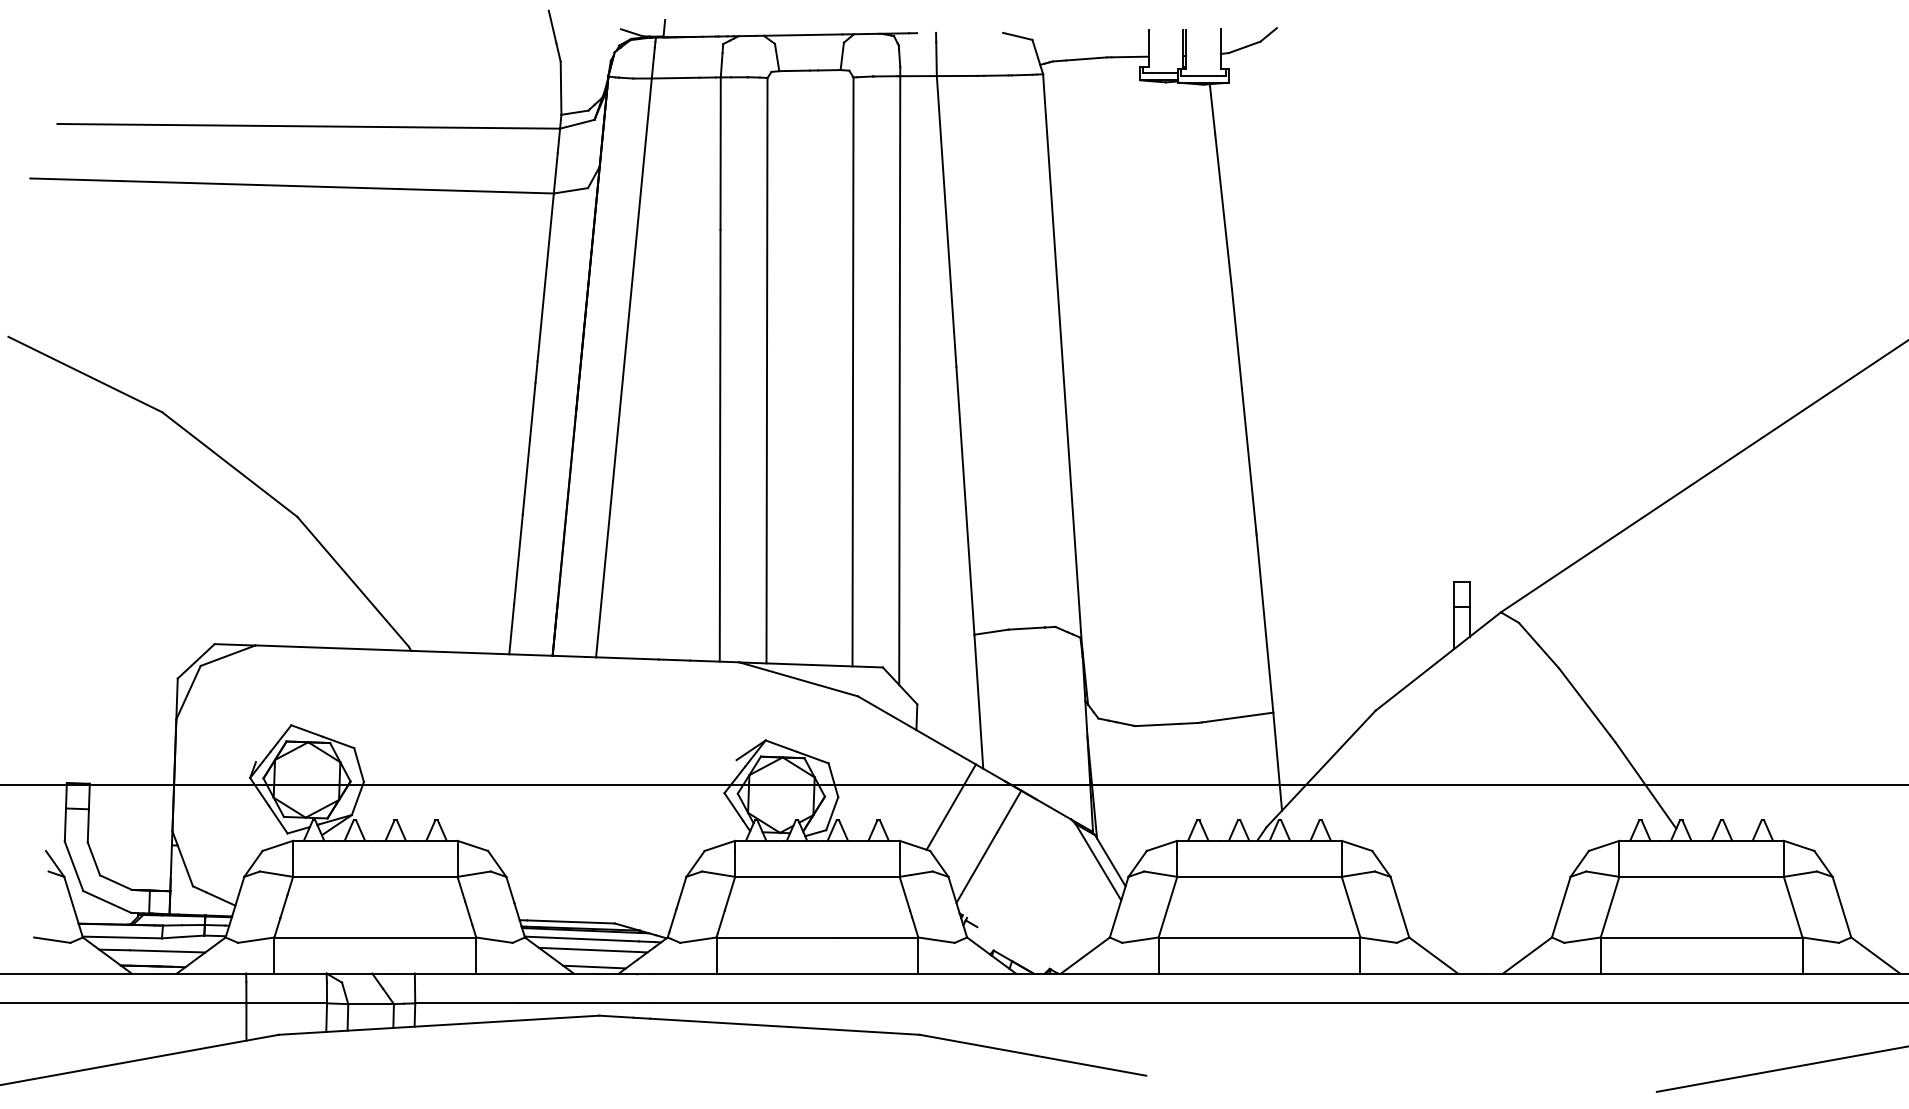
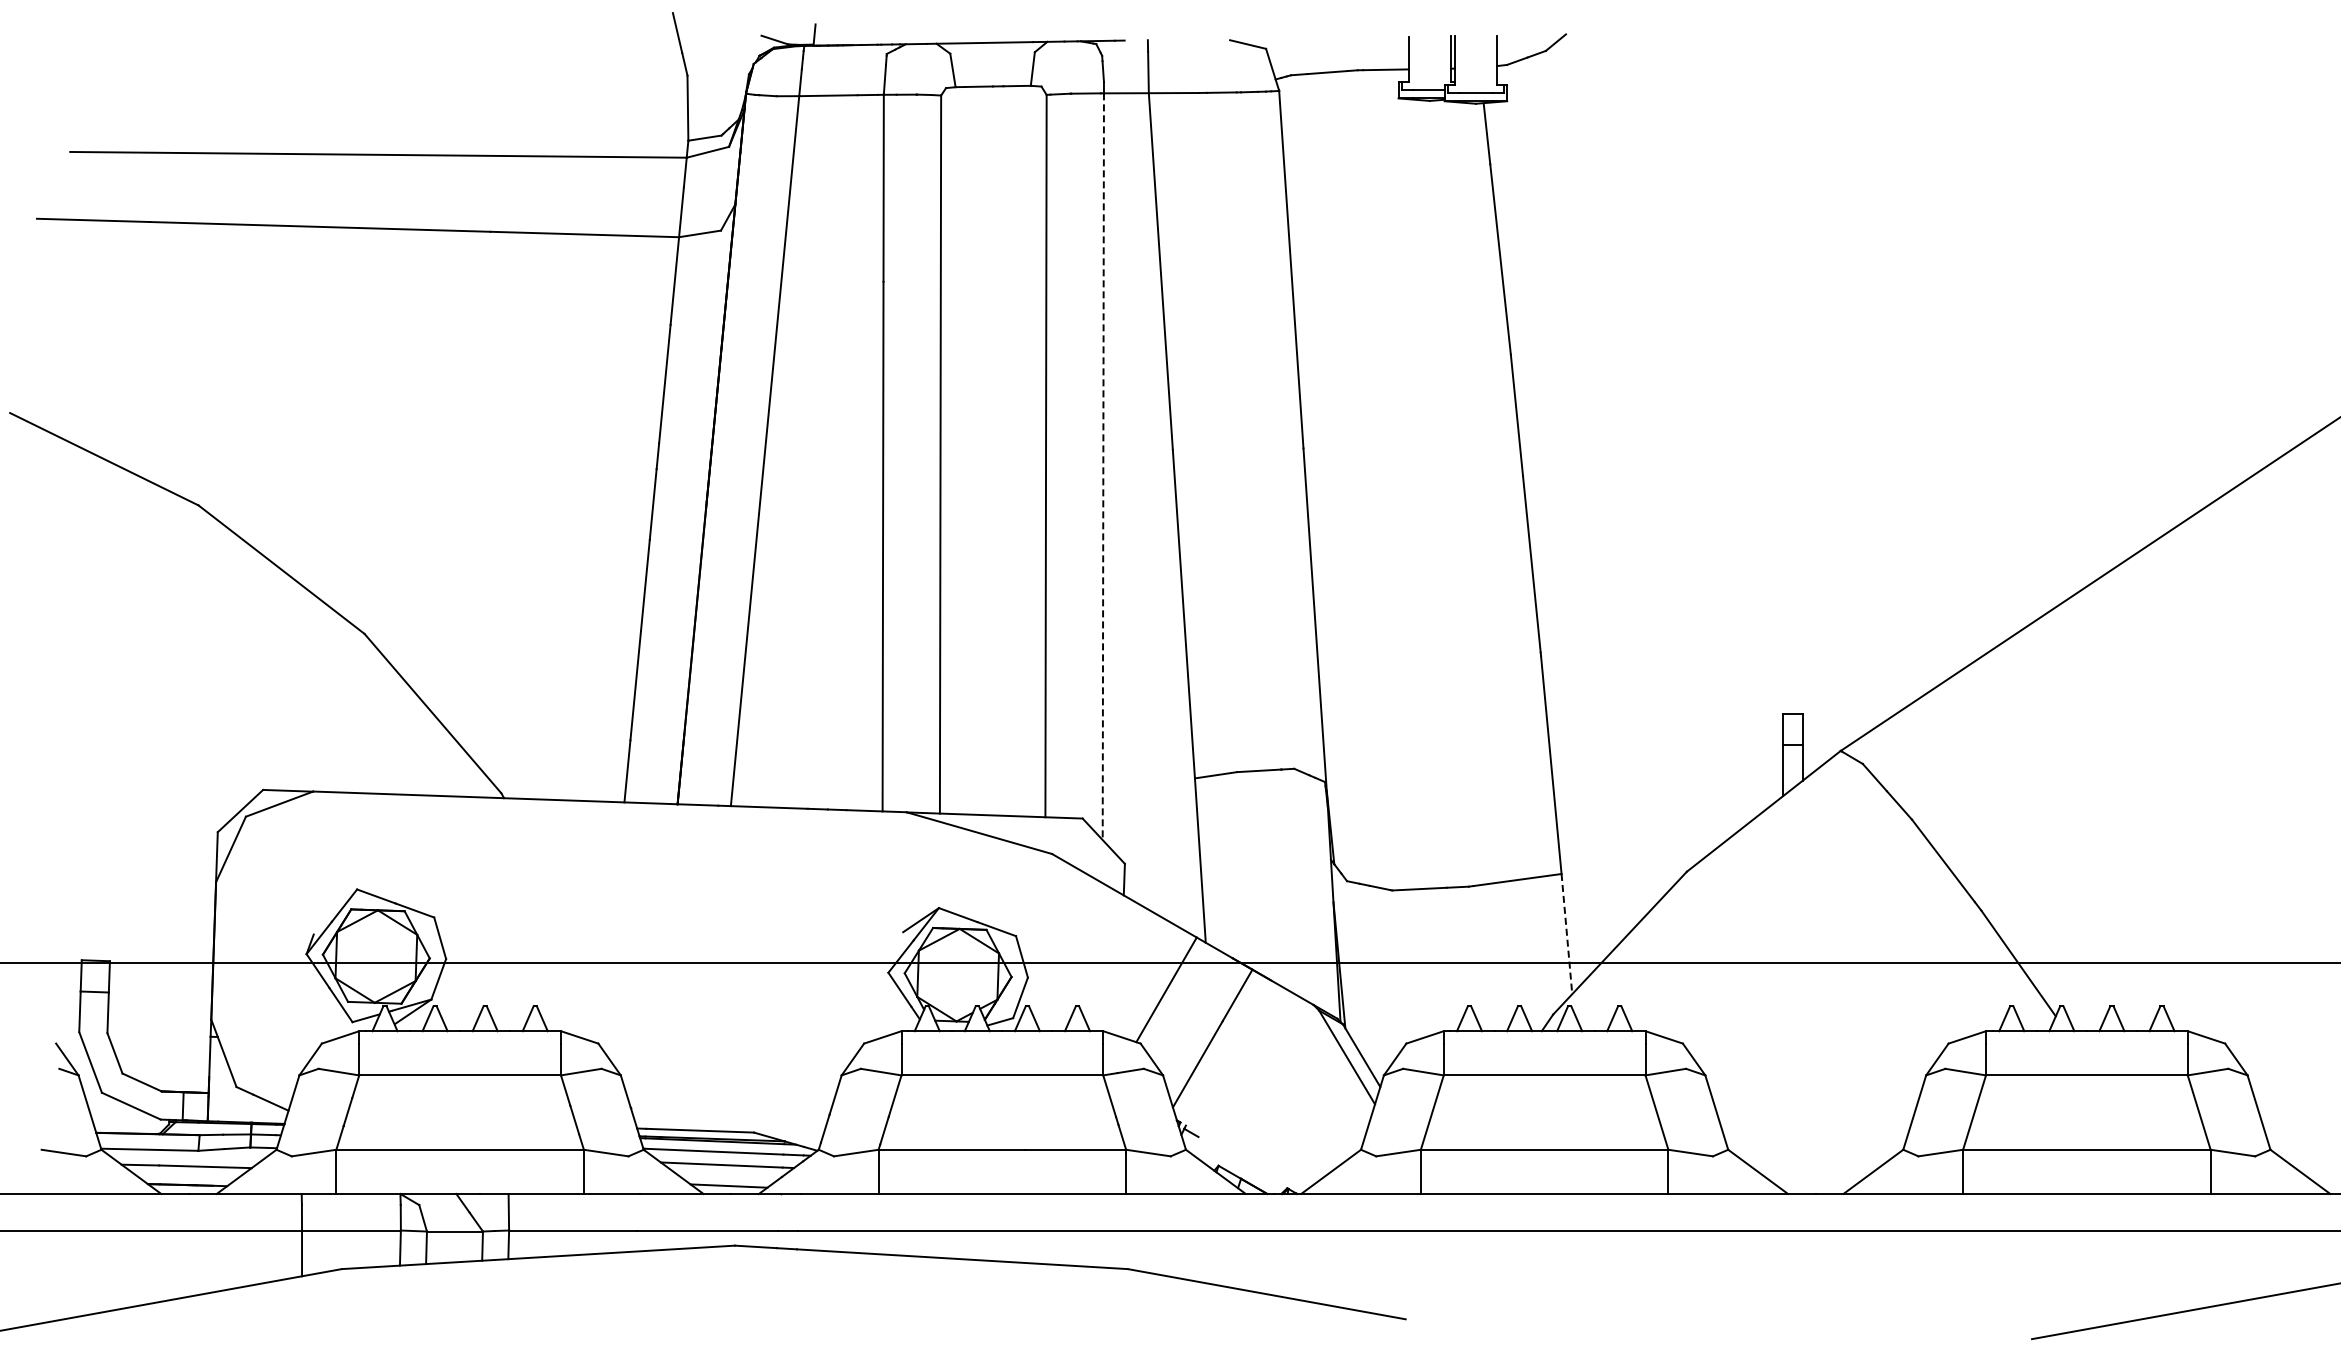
line: (899, 381) -> (1103, 467), solid -> dashed
line: (1277, 761) -> (1566, 934), solid -> dashed

